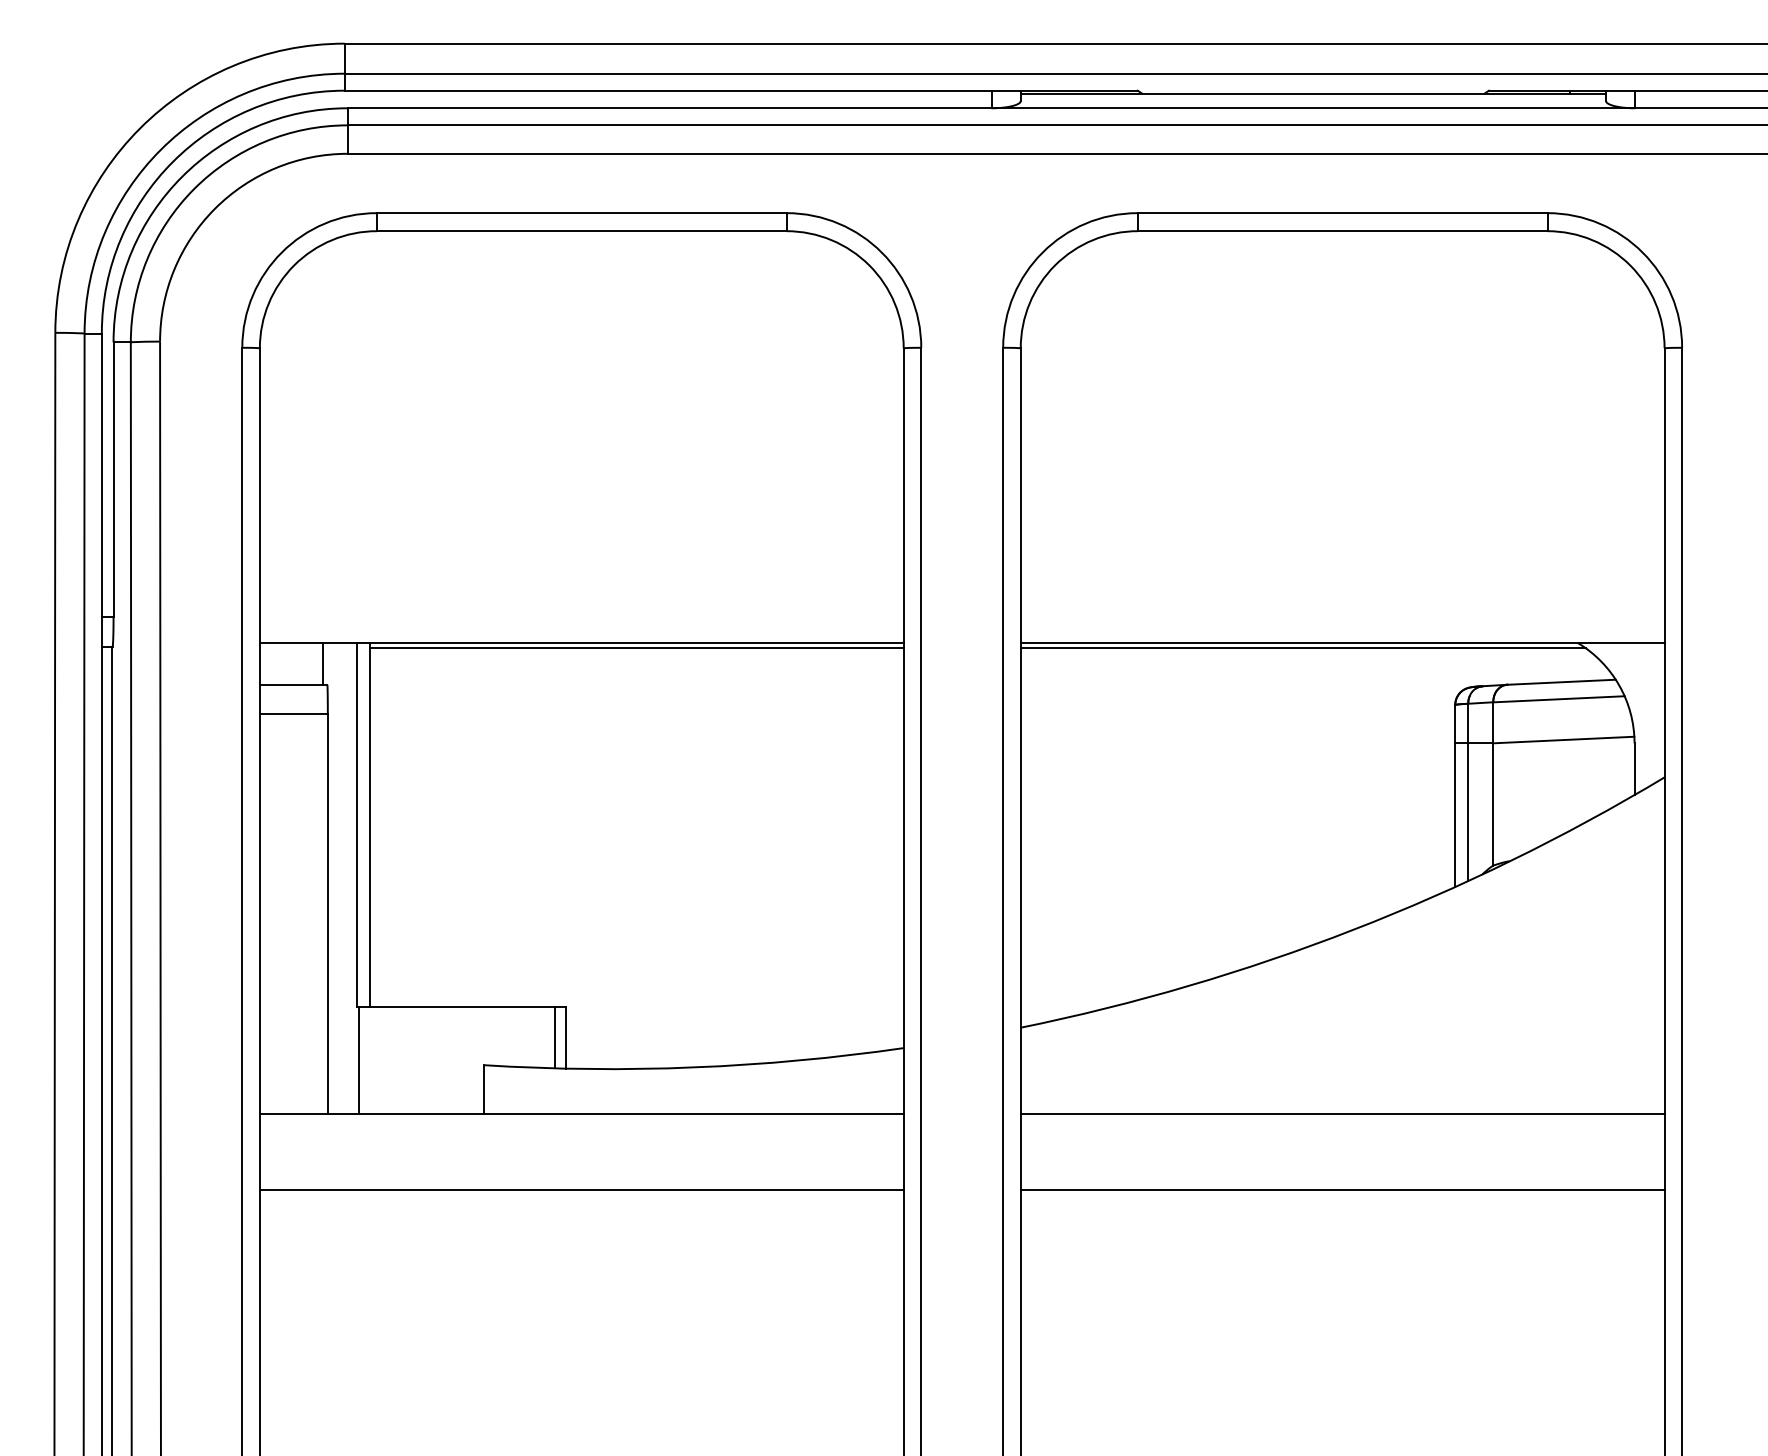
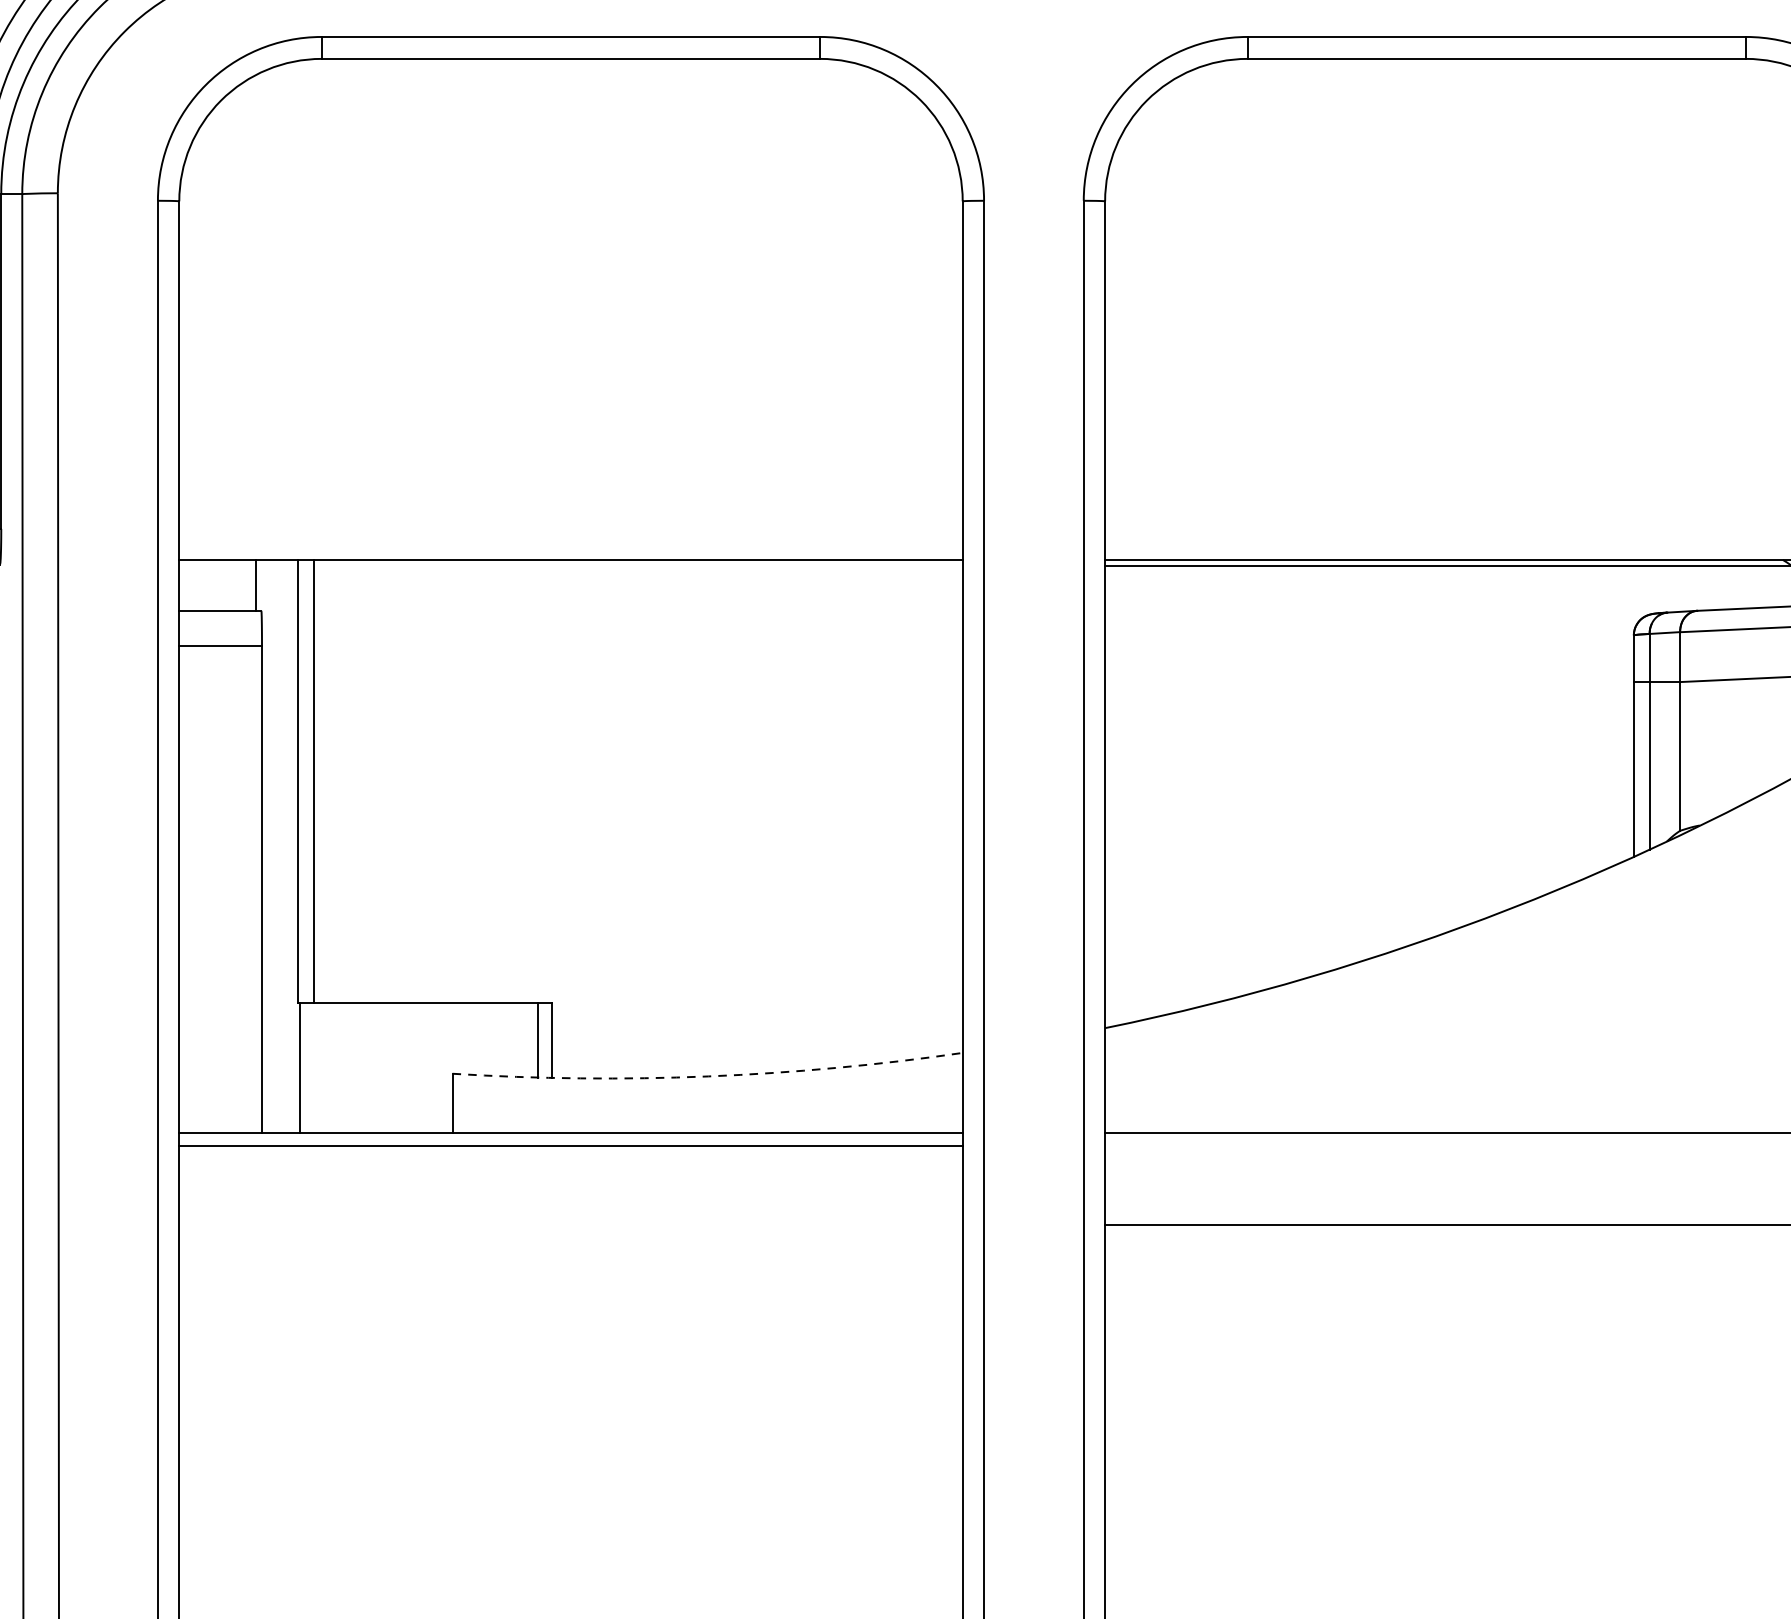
line: (636, 648) -> (637, 566), removed
arc: (694, 1067) -> (708, 1076), solid -> dashed
line: (581, 1189) -> (570, 1145), moved

